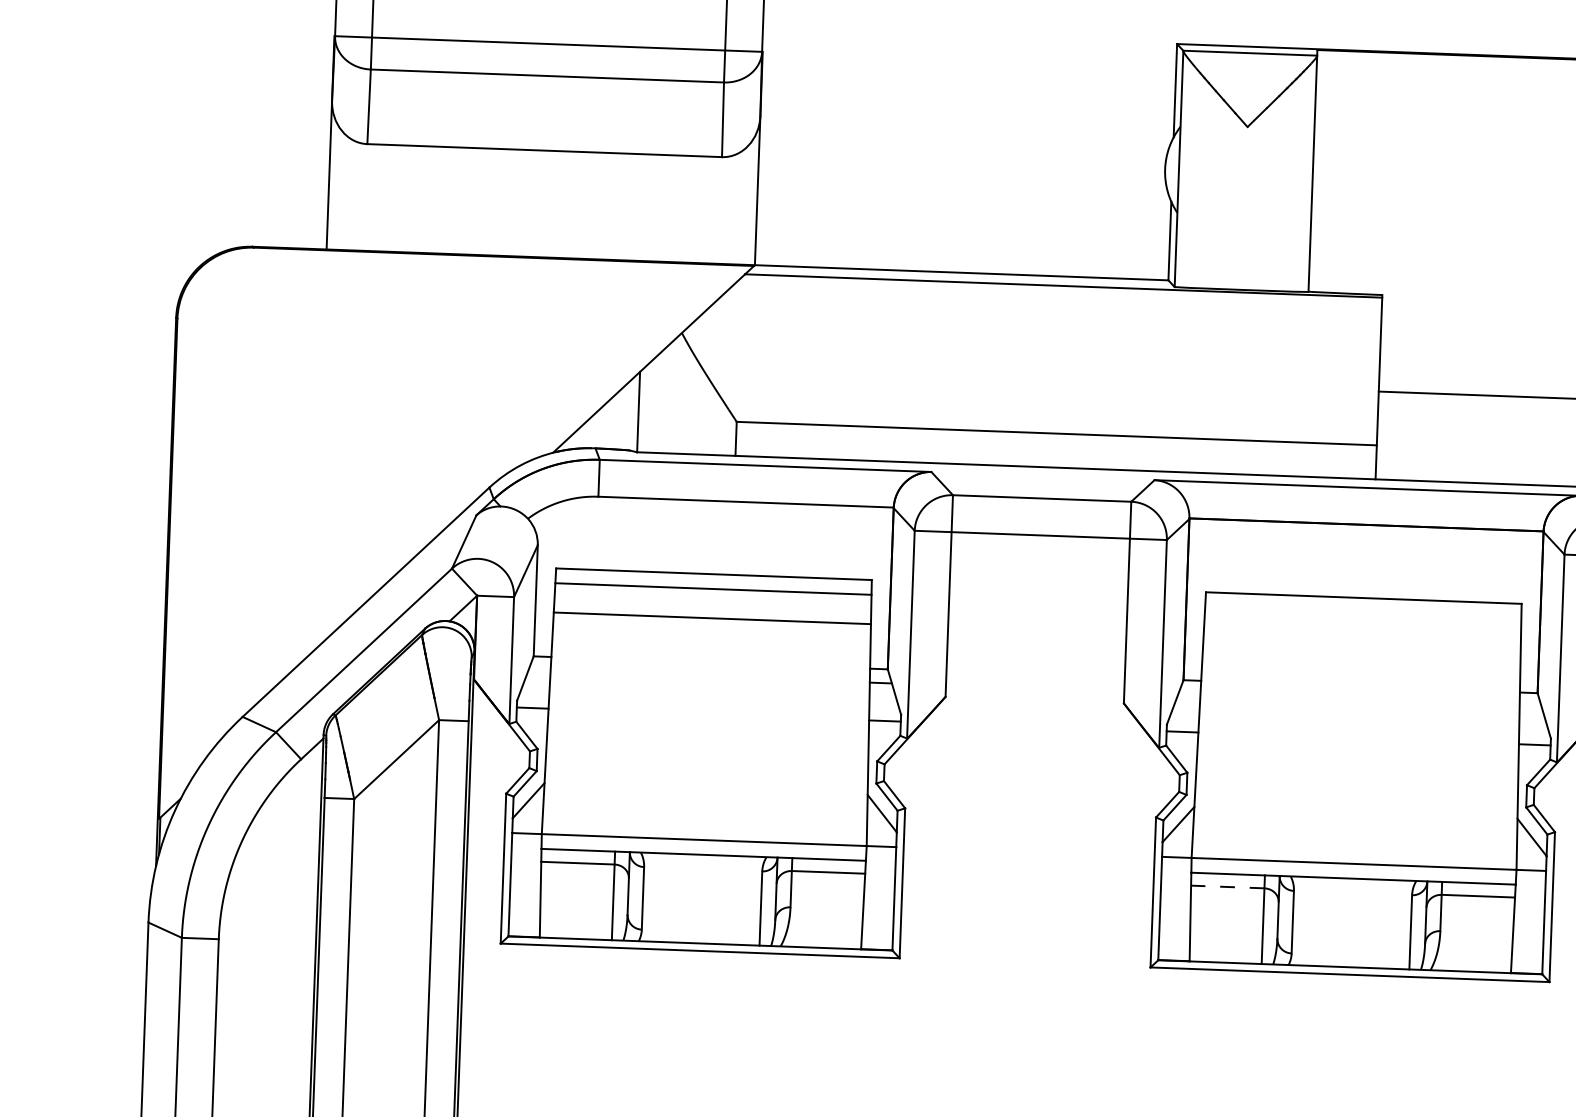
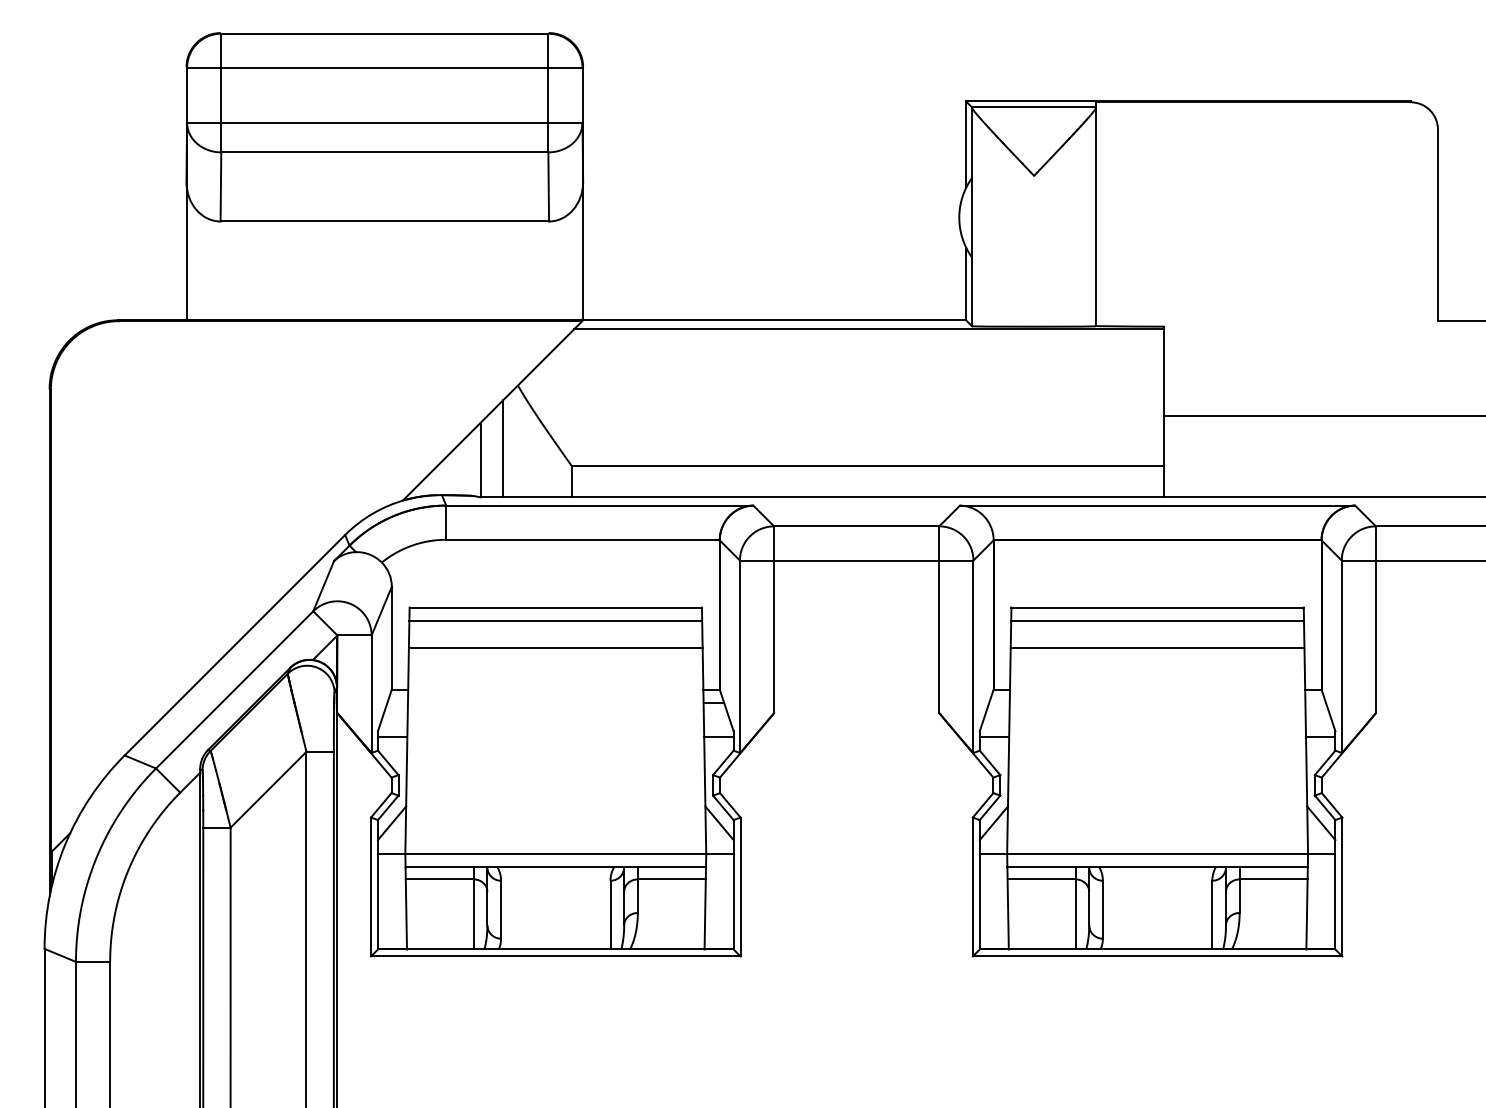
line: (663, 400) -> (503, 448), added
line: (1363, 613) -> (1157, 621), added
line: (1362, 642) -> (1157, 648), added
line: (1227, 887) -> (1041, 879), dashed -> solid

